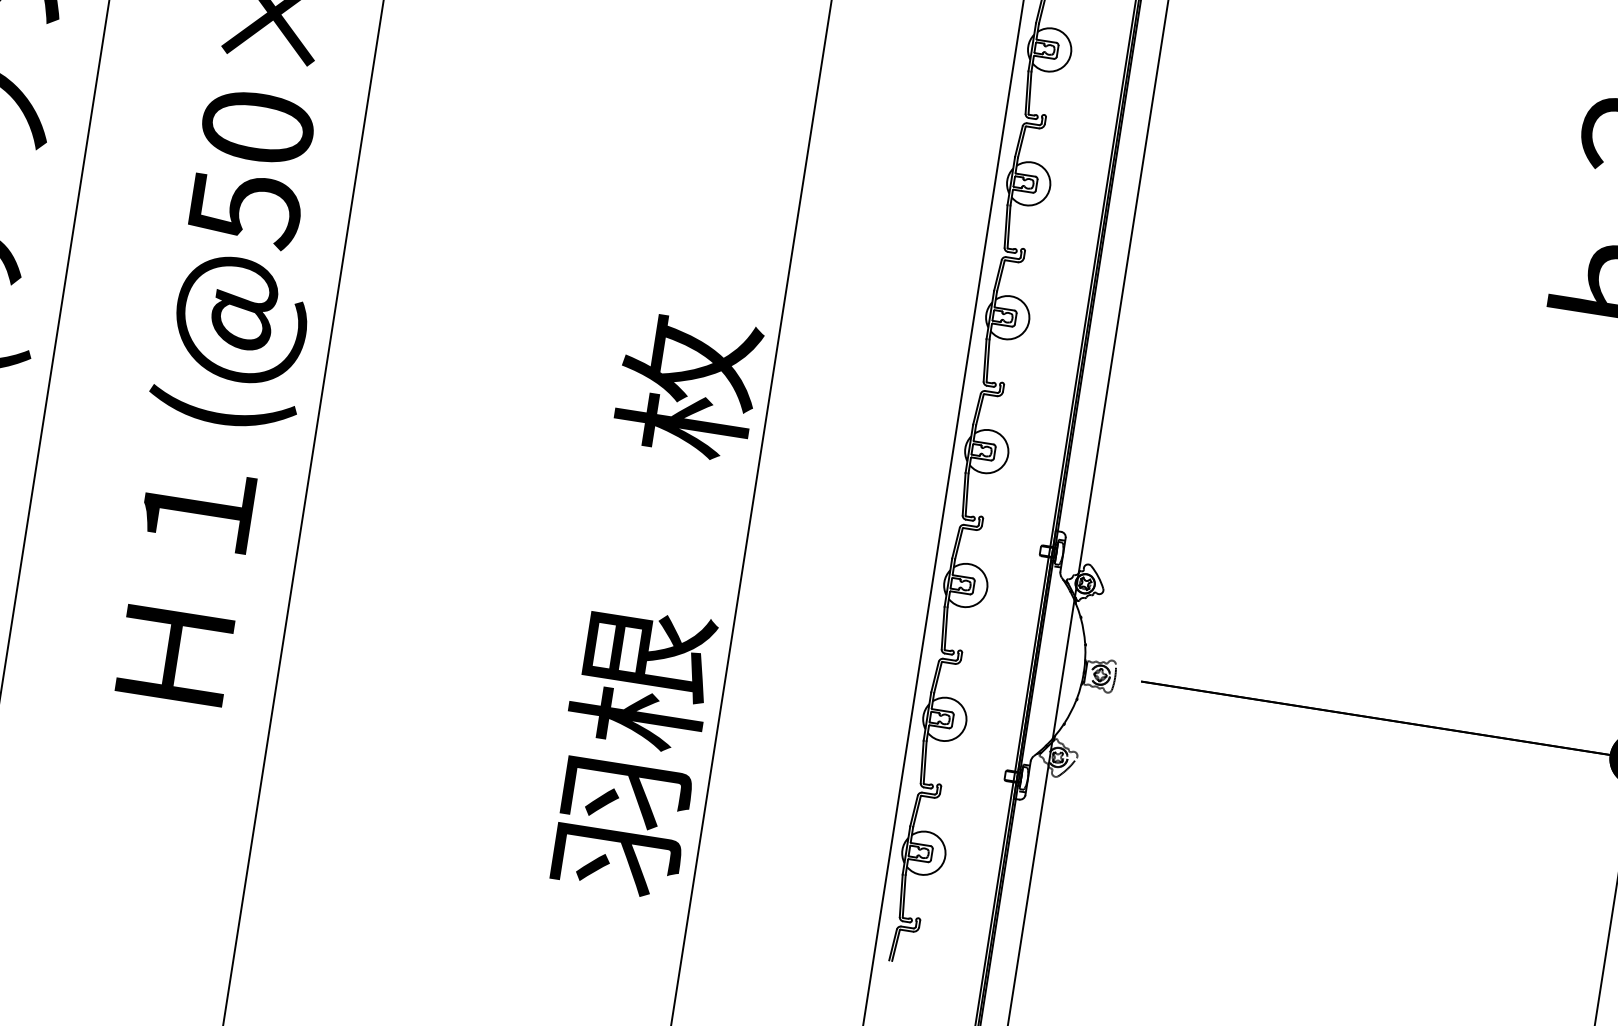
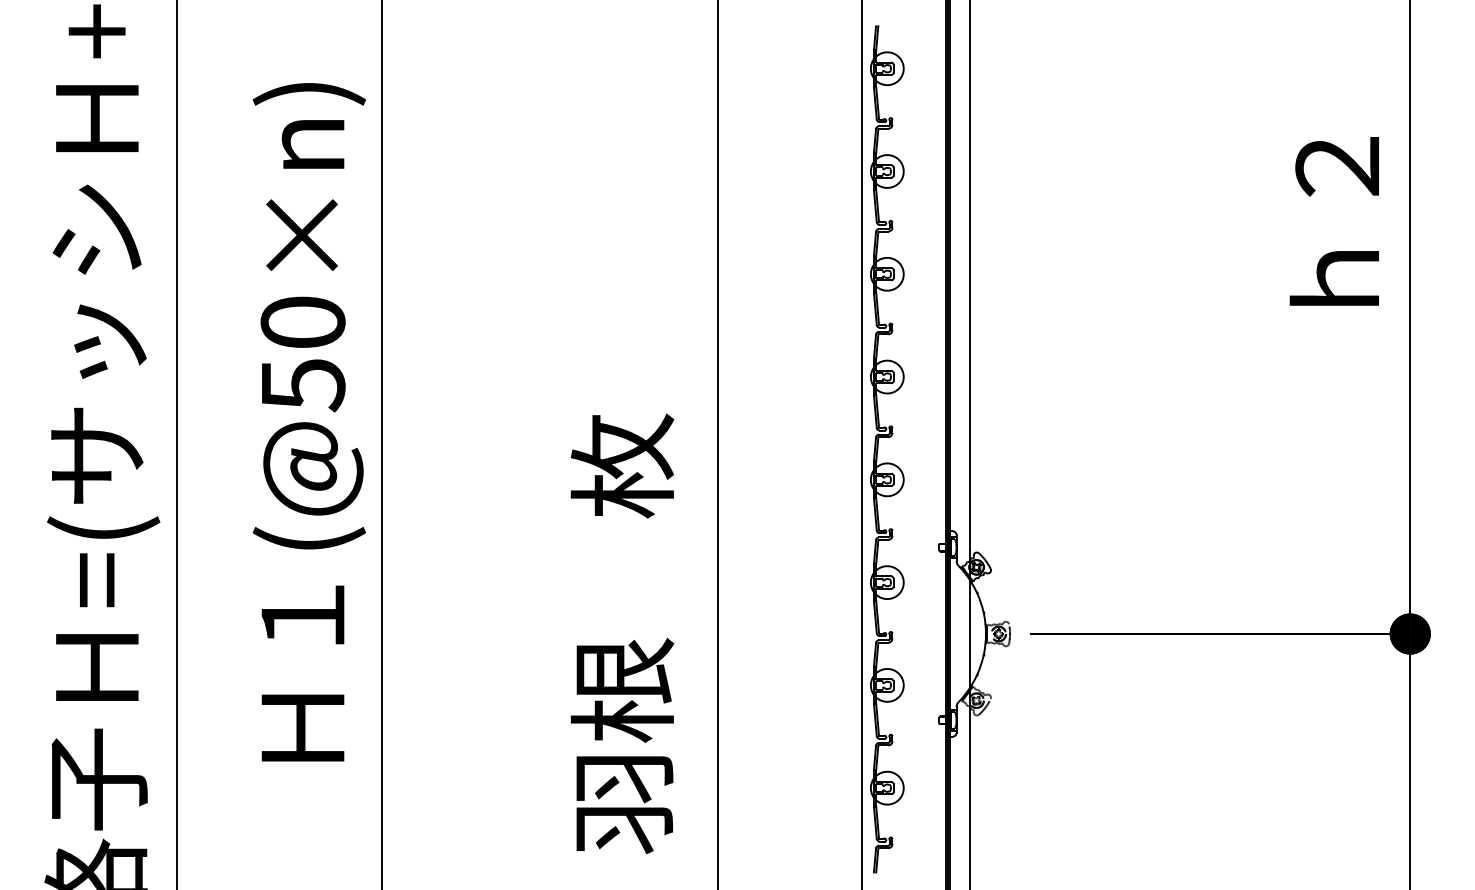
text: (653, 604) -> (622, 633), moved

